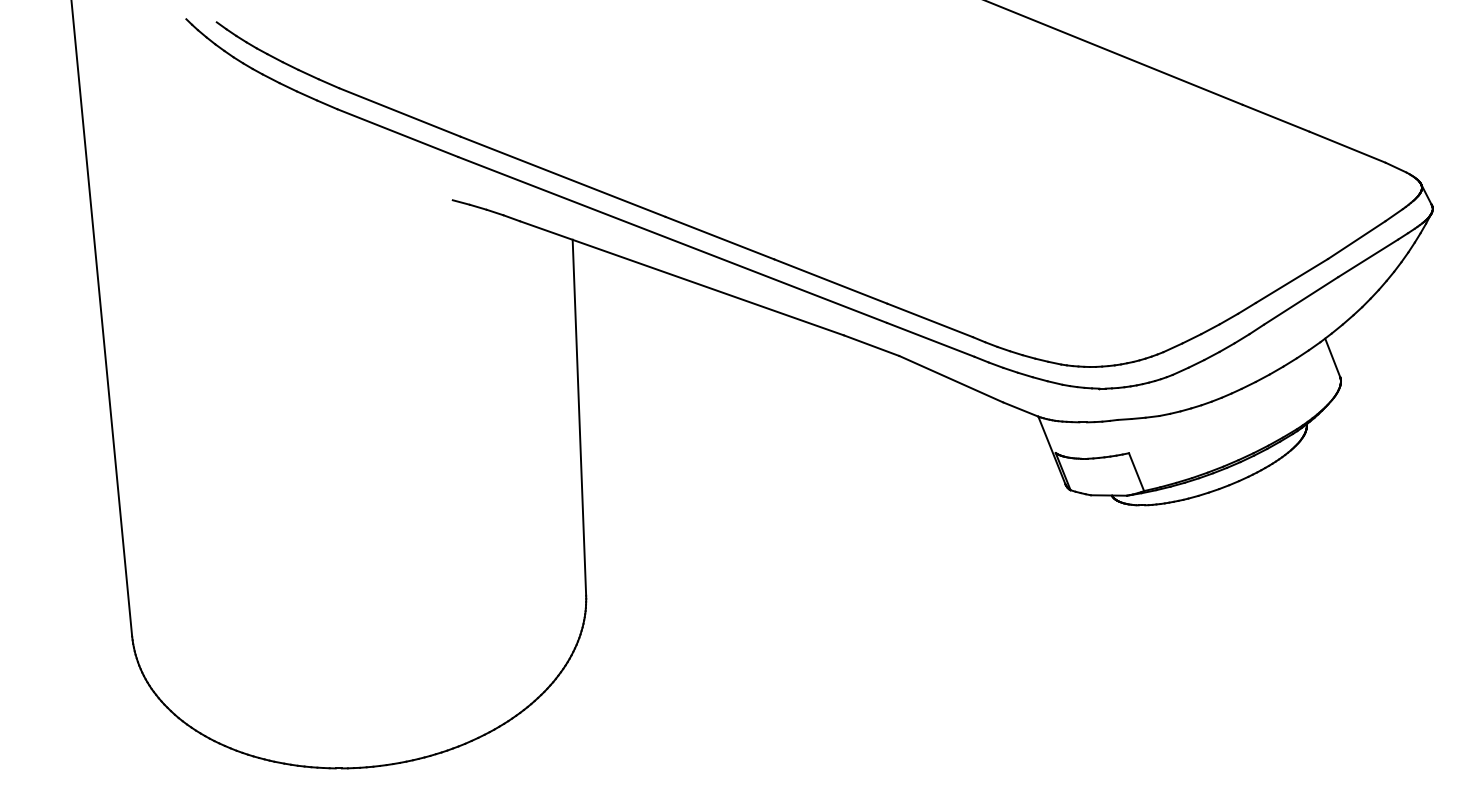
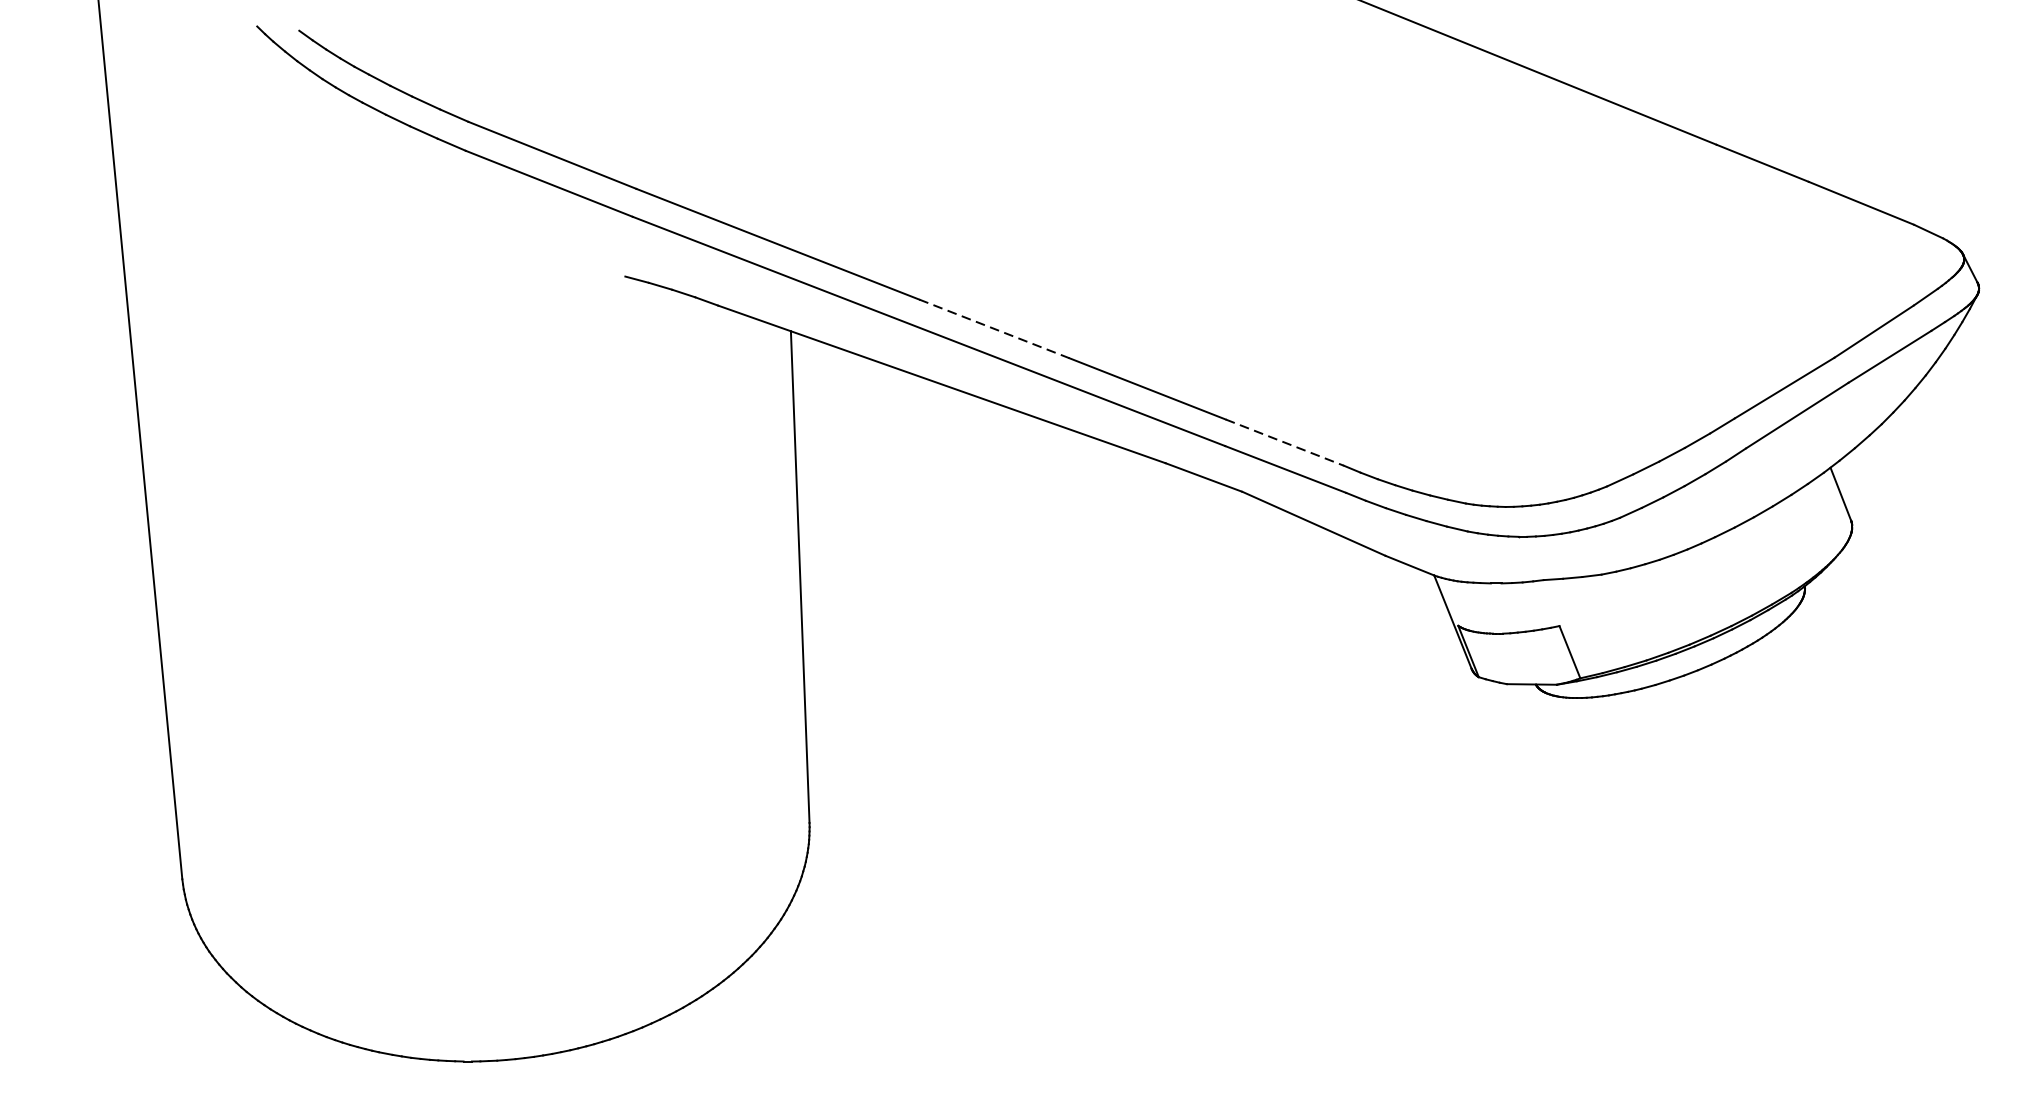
line: (720, 238) -> (995, 329), solid -> dashed
line: (930, 320) -> (1285, 442), solid -> dashed

